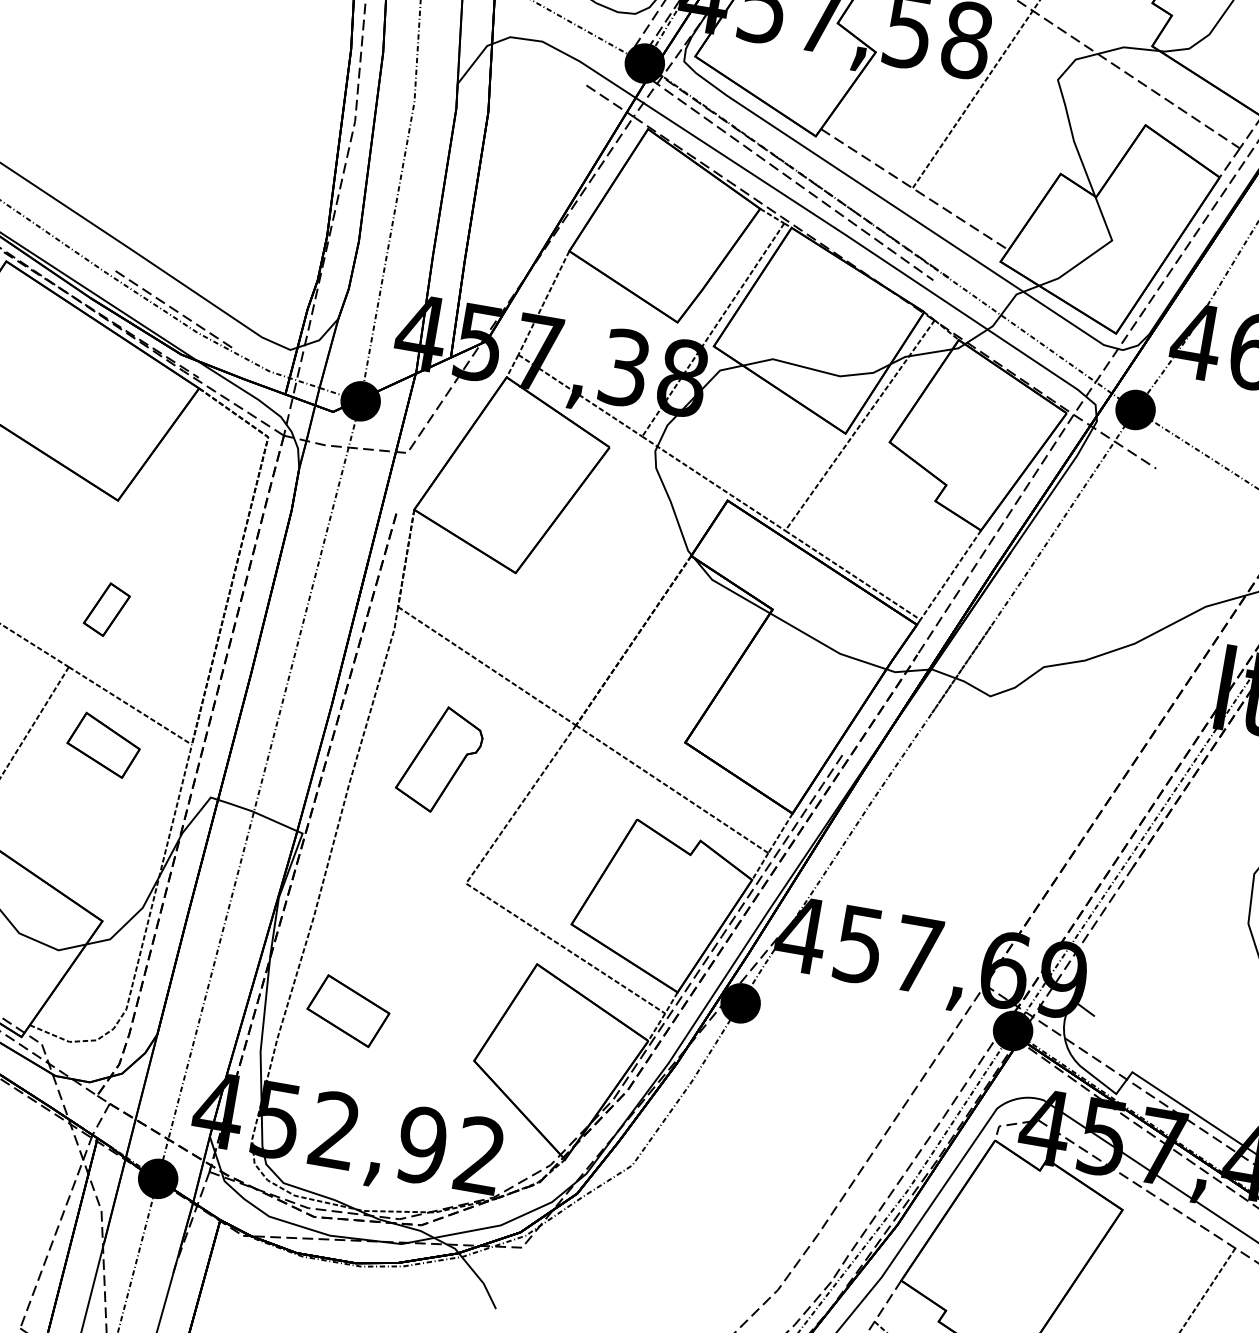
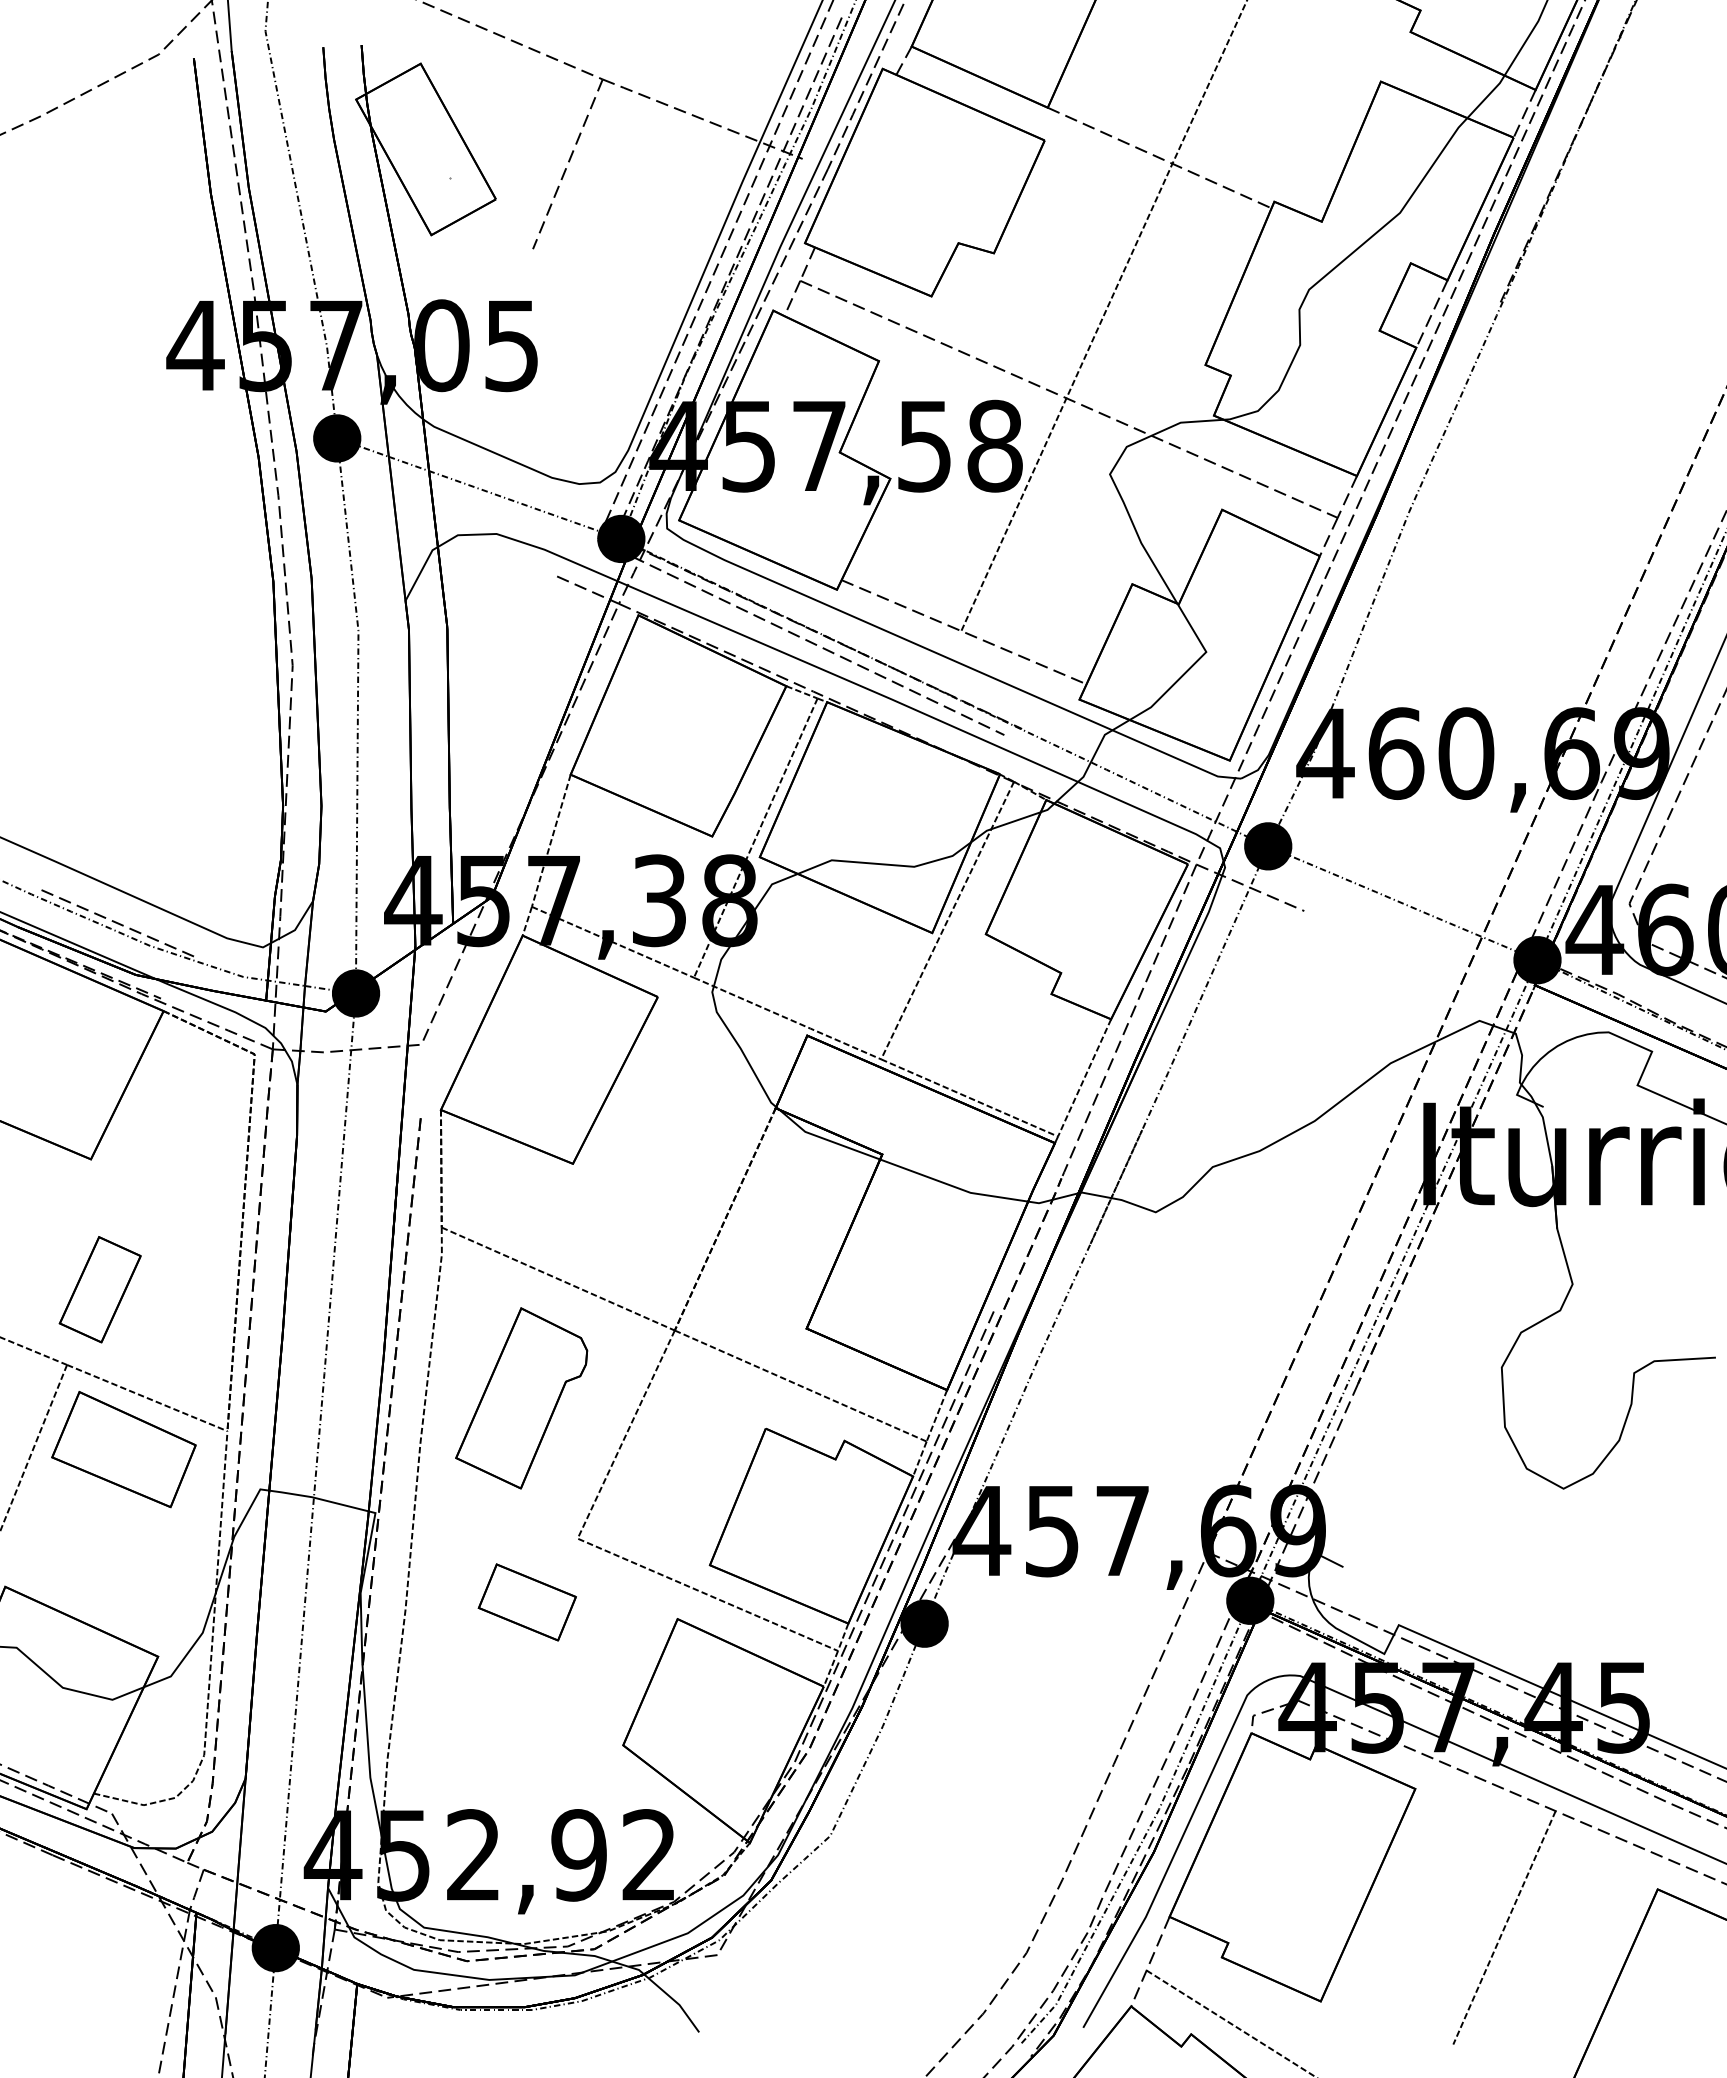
part: (106, 609) -> (99, 1289), size x1.67
part: (103, 745) -> (123, 1449), size x1.67
part: (439, 759) -> (521, 1398), size x1.43
part: (347, 1011) -> (526, 1602), moved

